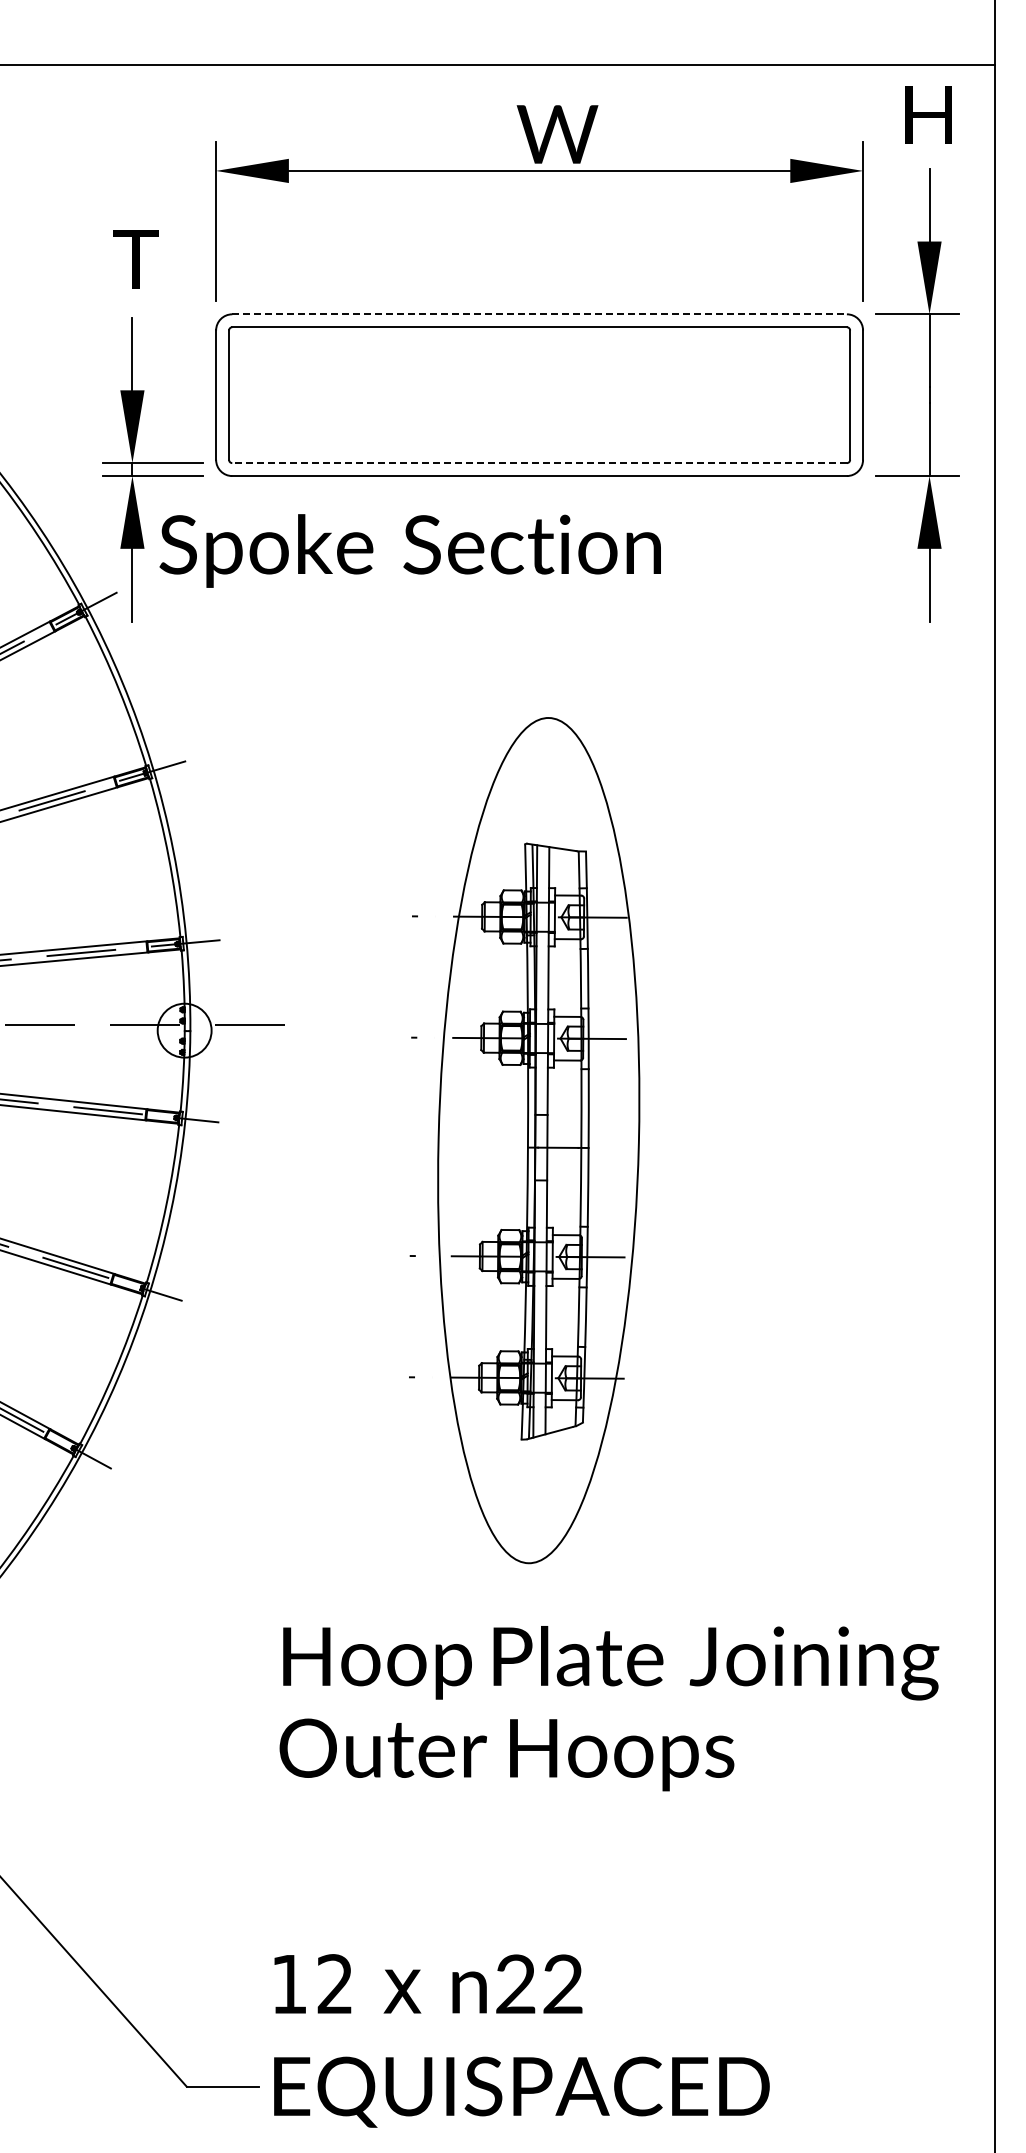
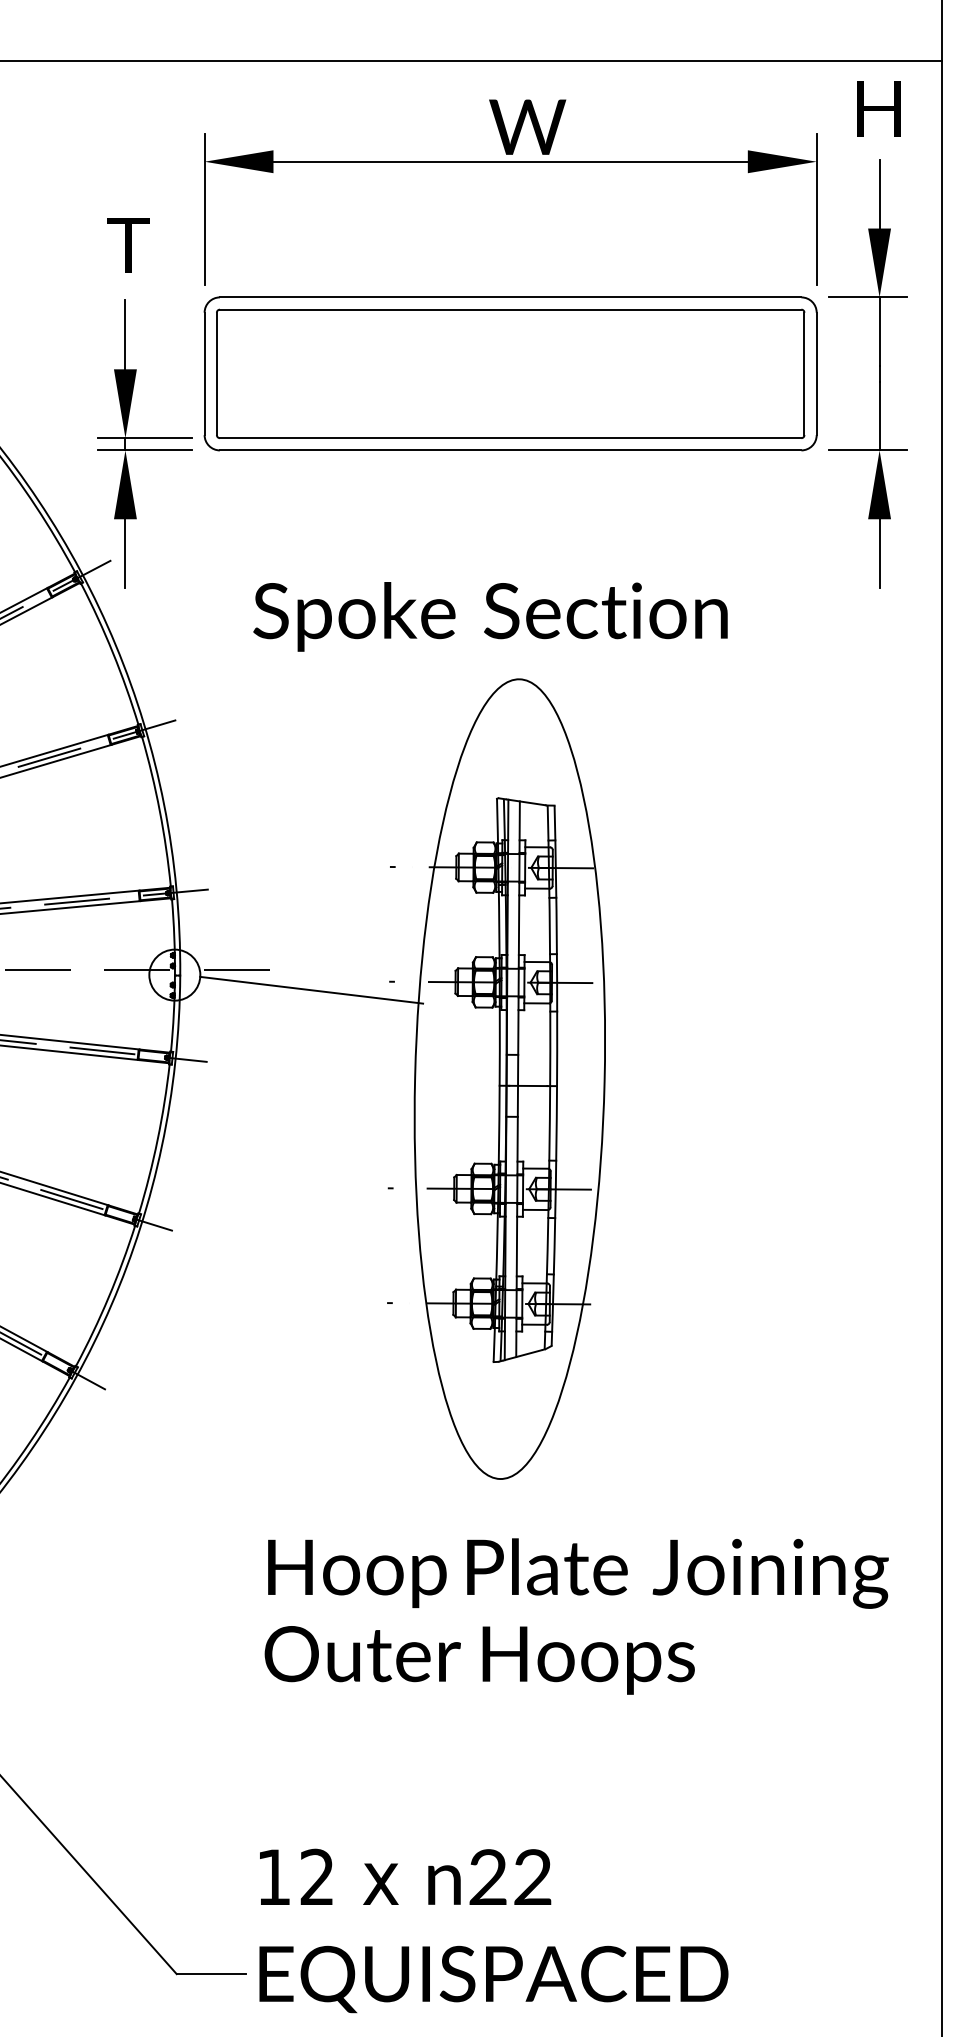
line: (540, 314) -> (511, 297), dashed -> solid
line: (539, 463) -> (510, 438), dashed -> solid
text: (409, 550) -> (489, 616), moved
line: (329, 1046) -> (311, 990), added

